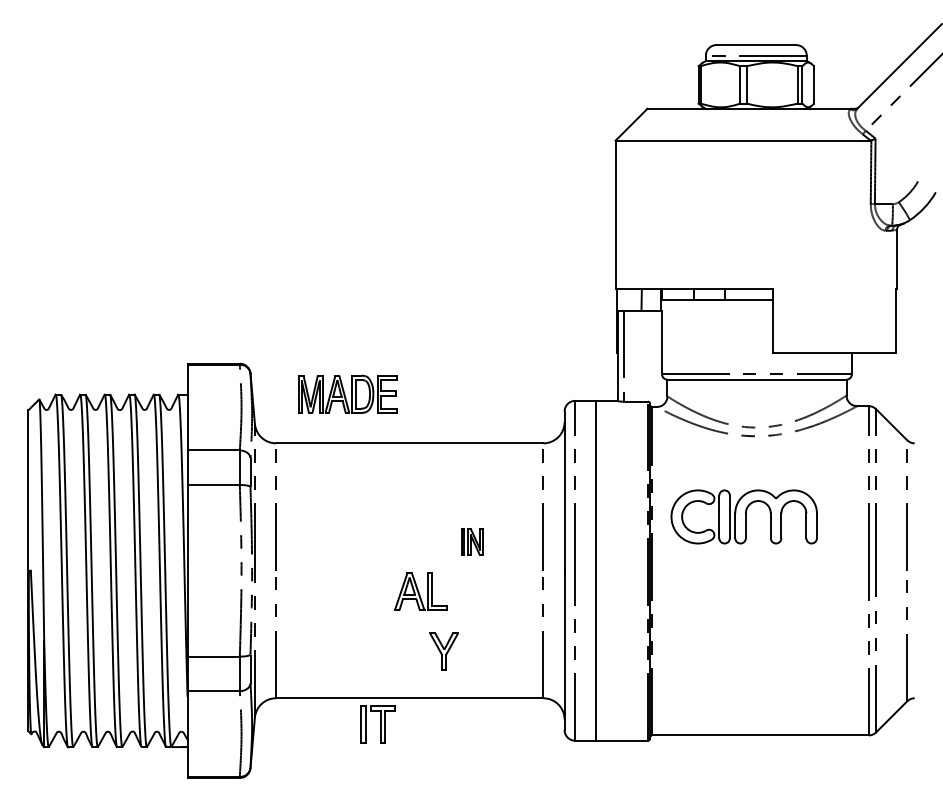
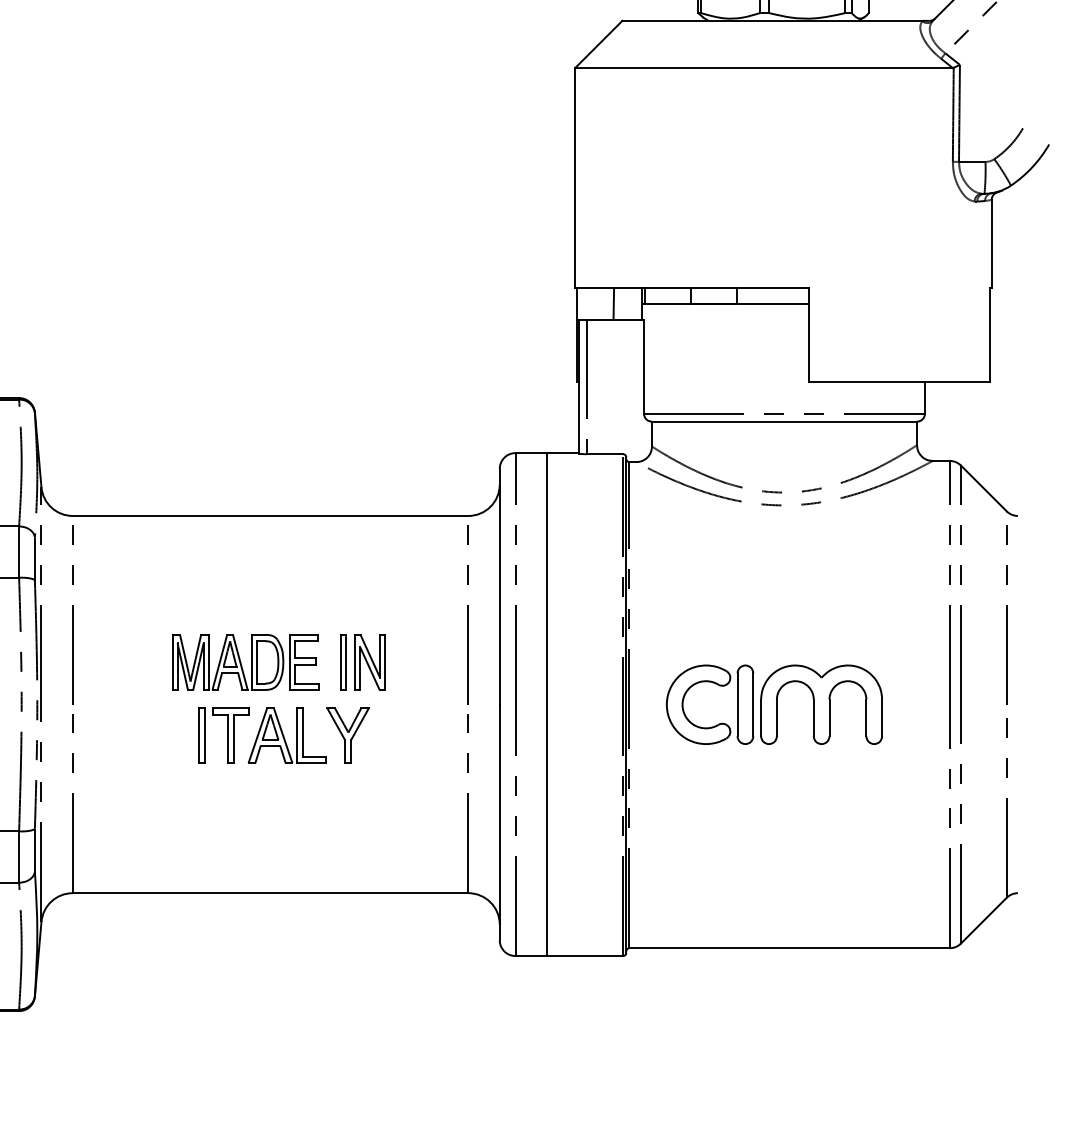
part: (347, 393) -> (245, 661), moved
part: (743, 516) -> (773, 704), moved
part: (471, 542) -> (361, 662), size x1.43
part: (443, 651) -> (347, 735), moved
part: (377, 724) -> (222, 735), moved

